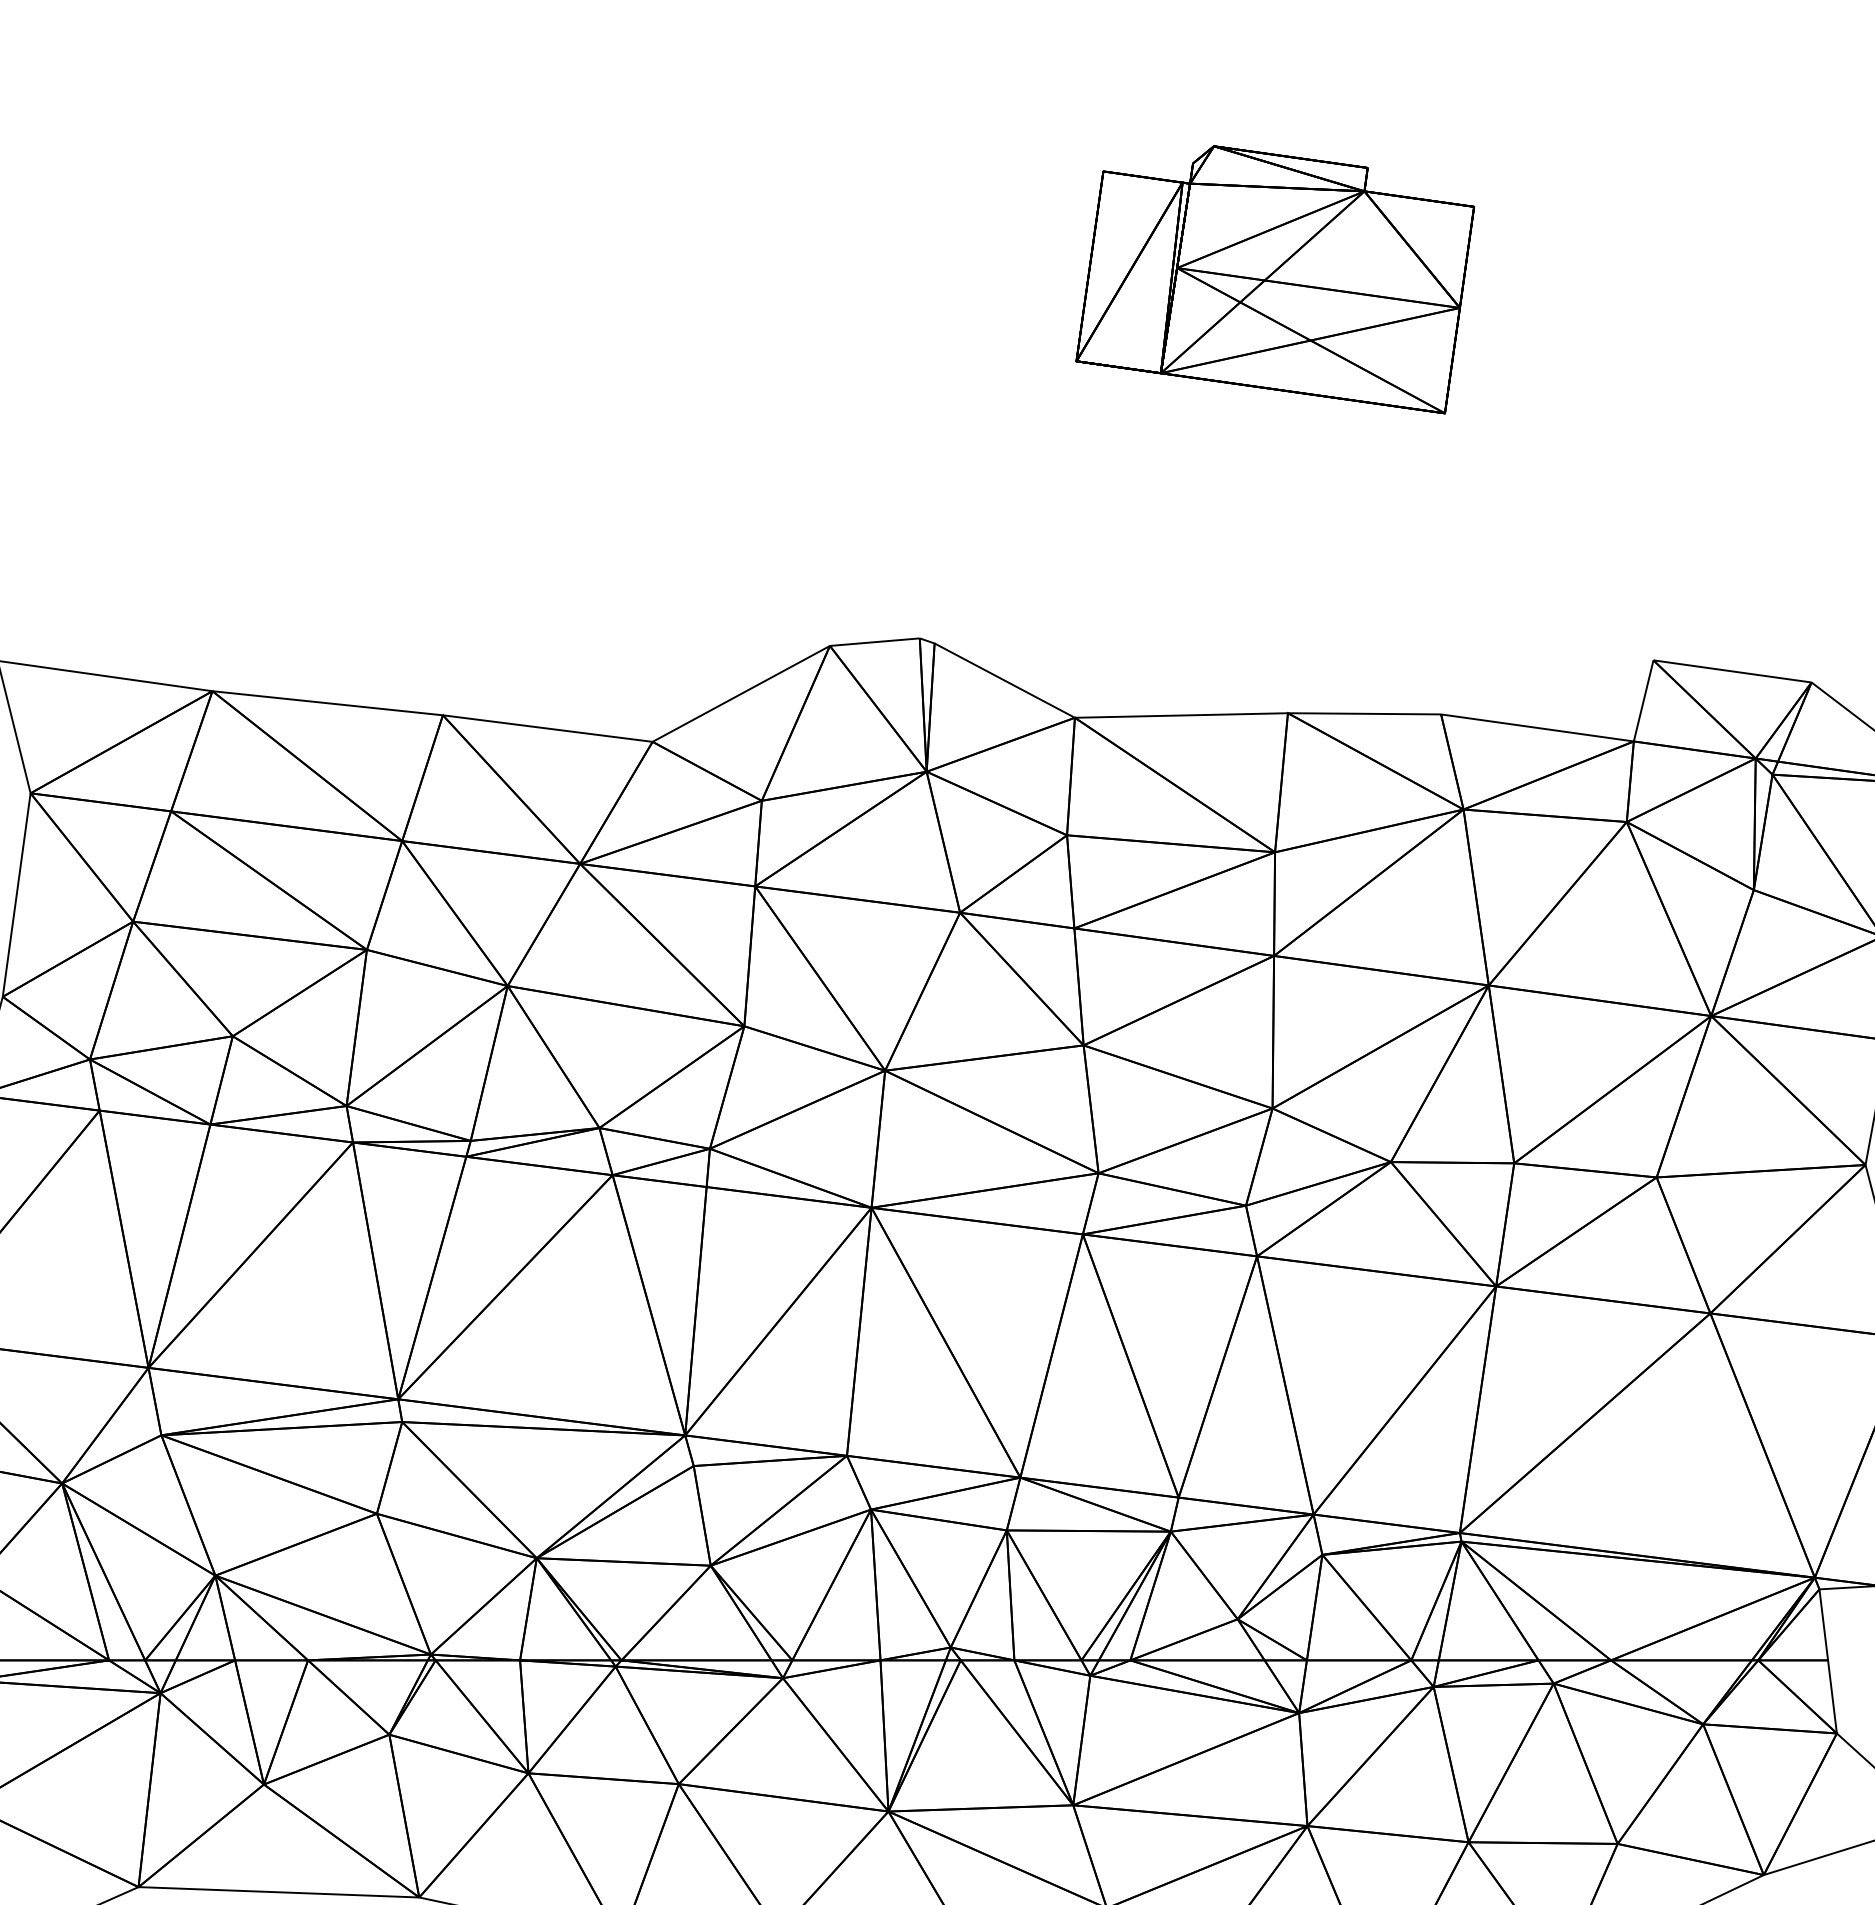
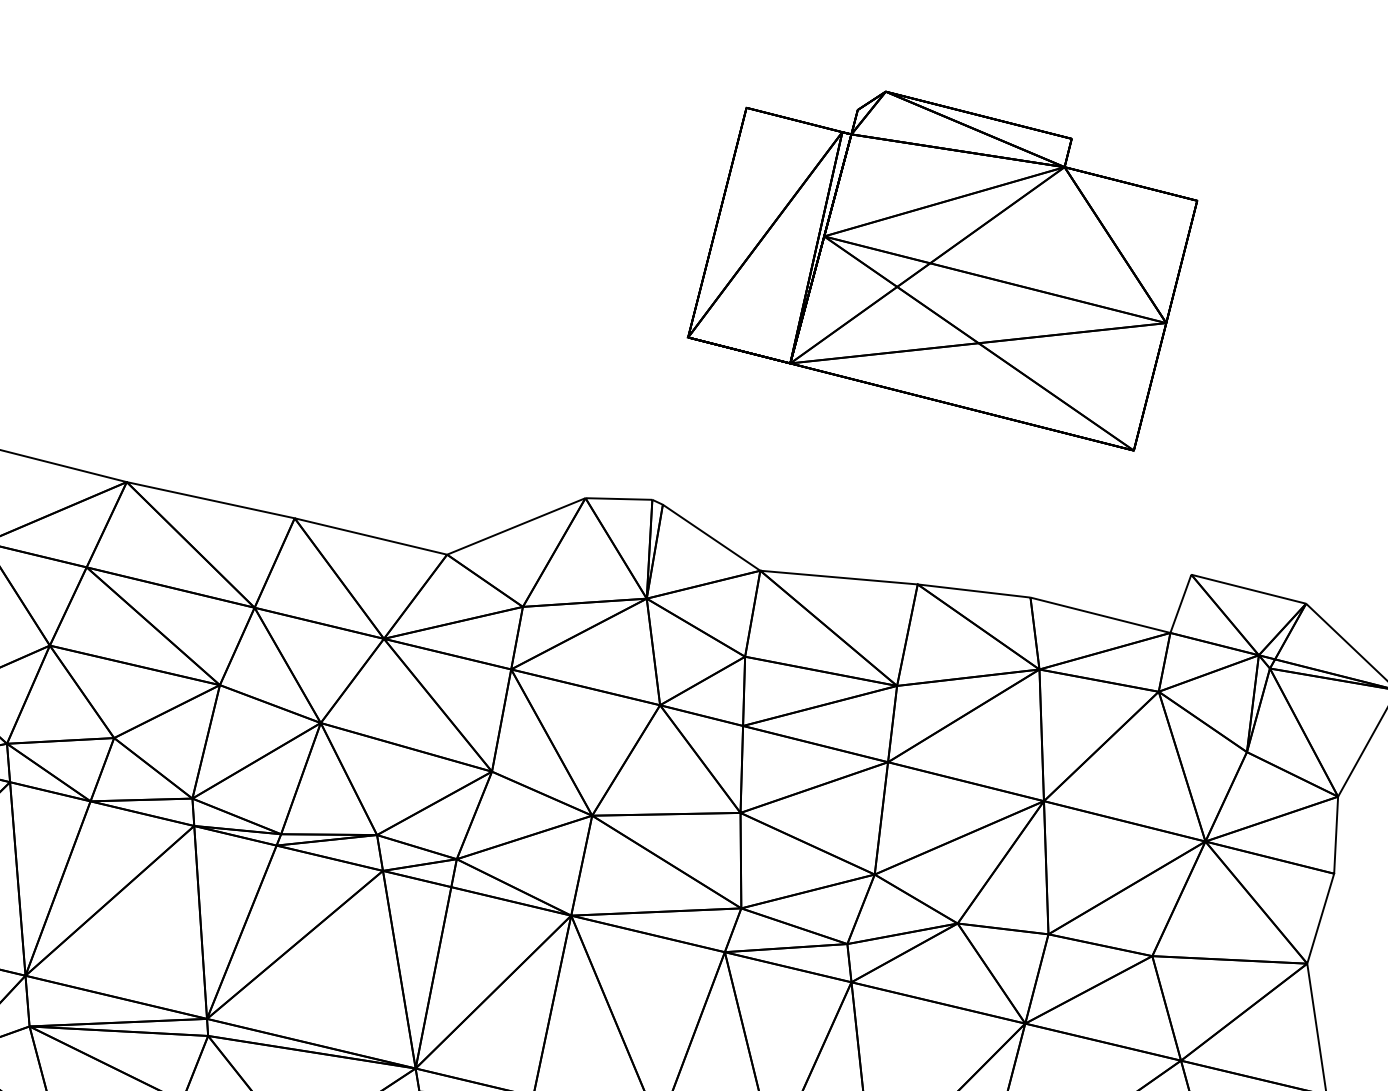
part: (1274, 279) -> (942, 263), size x1.67

